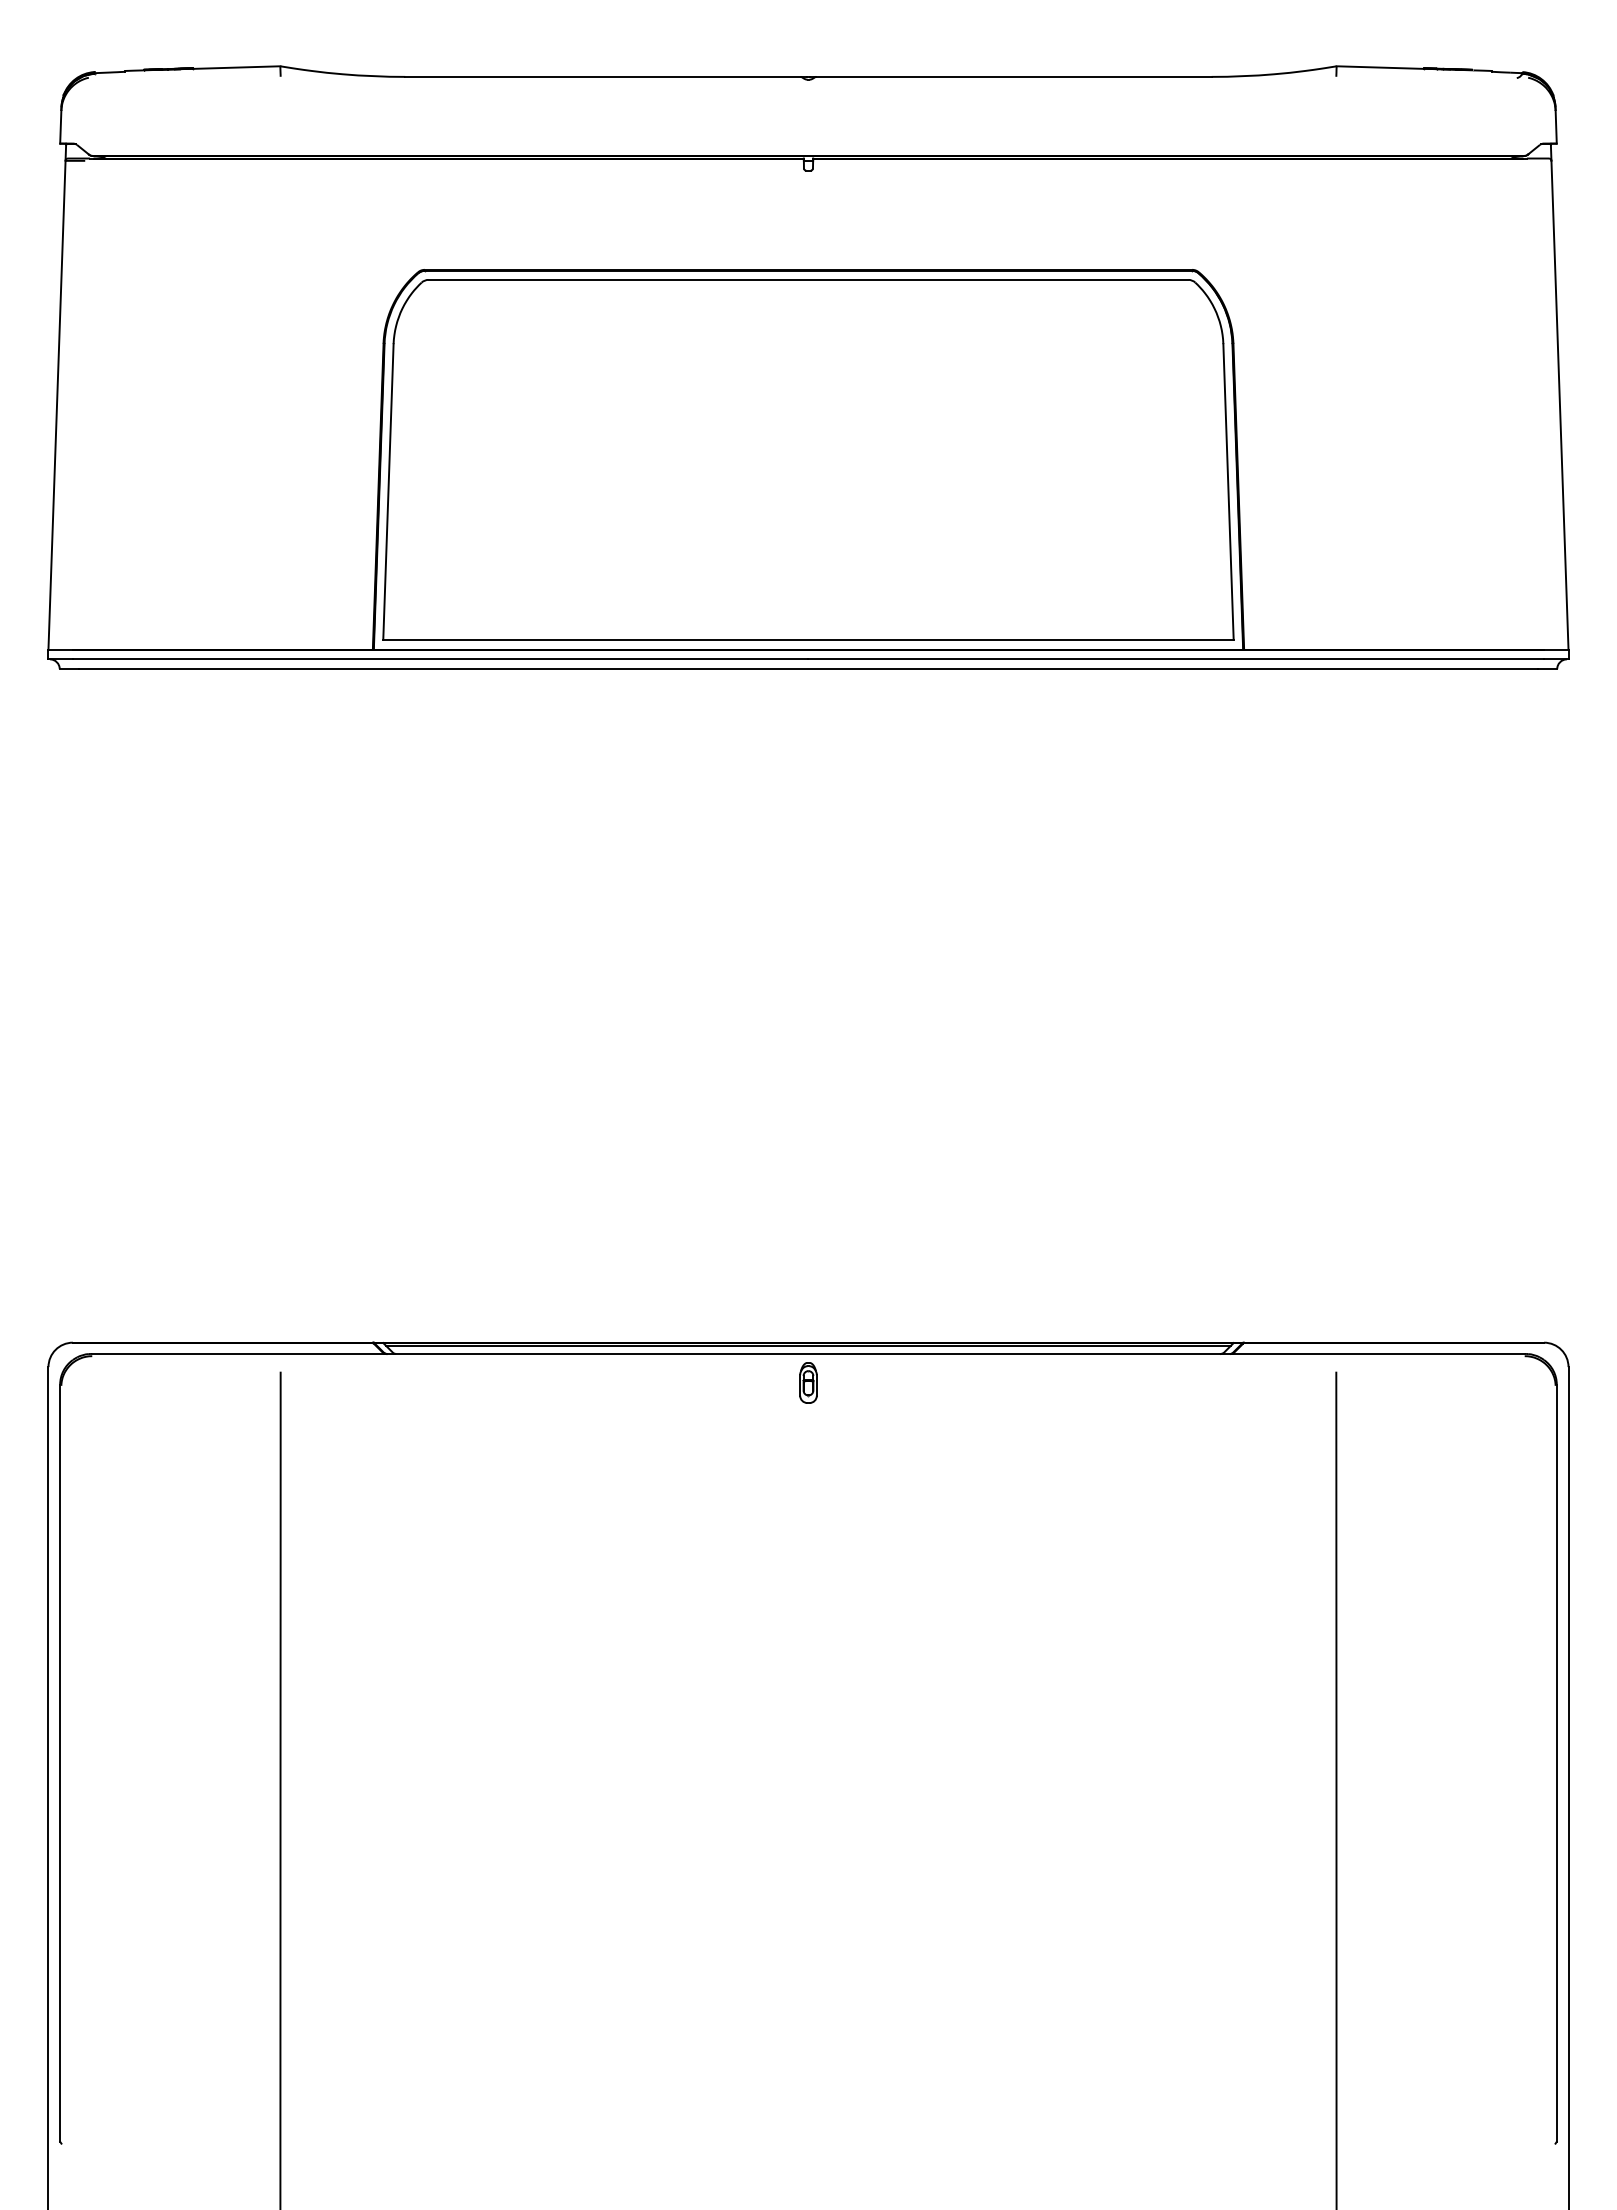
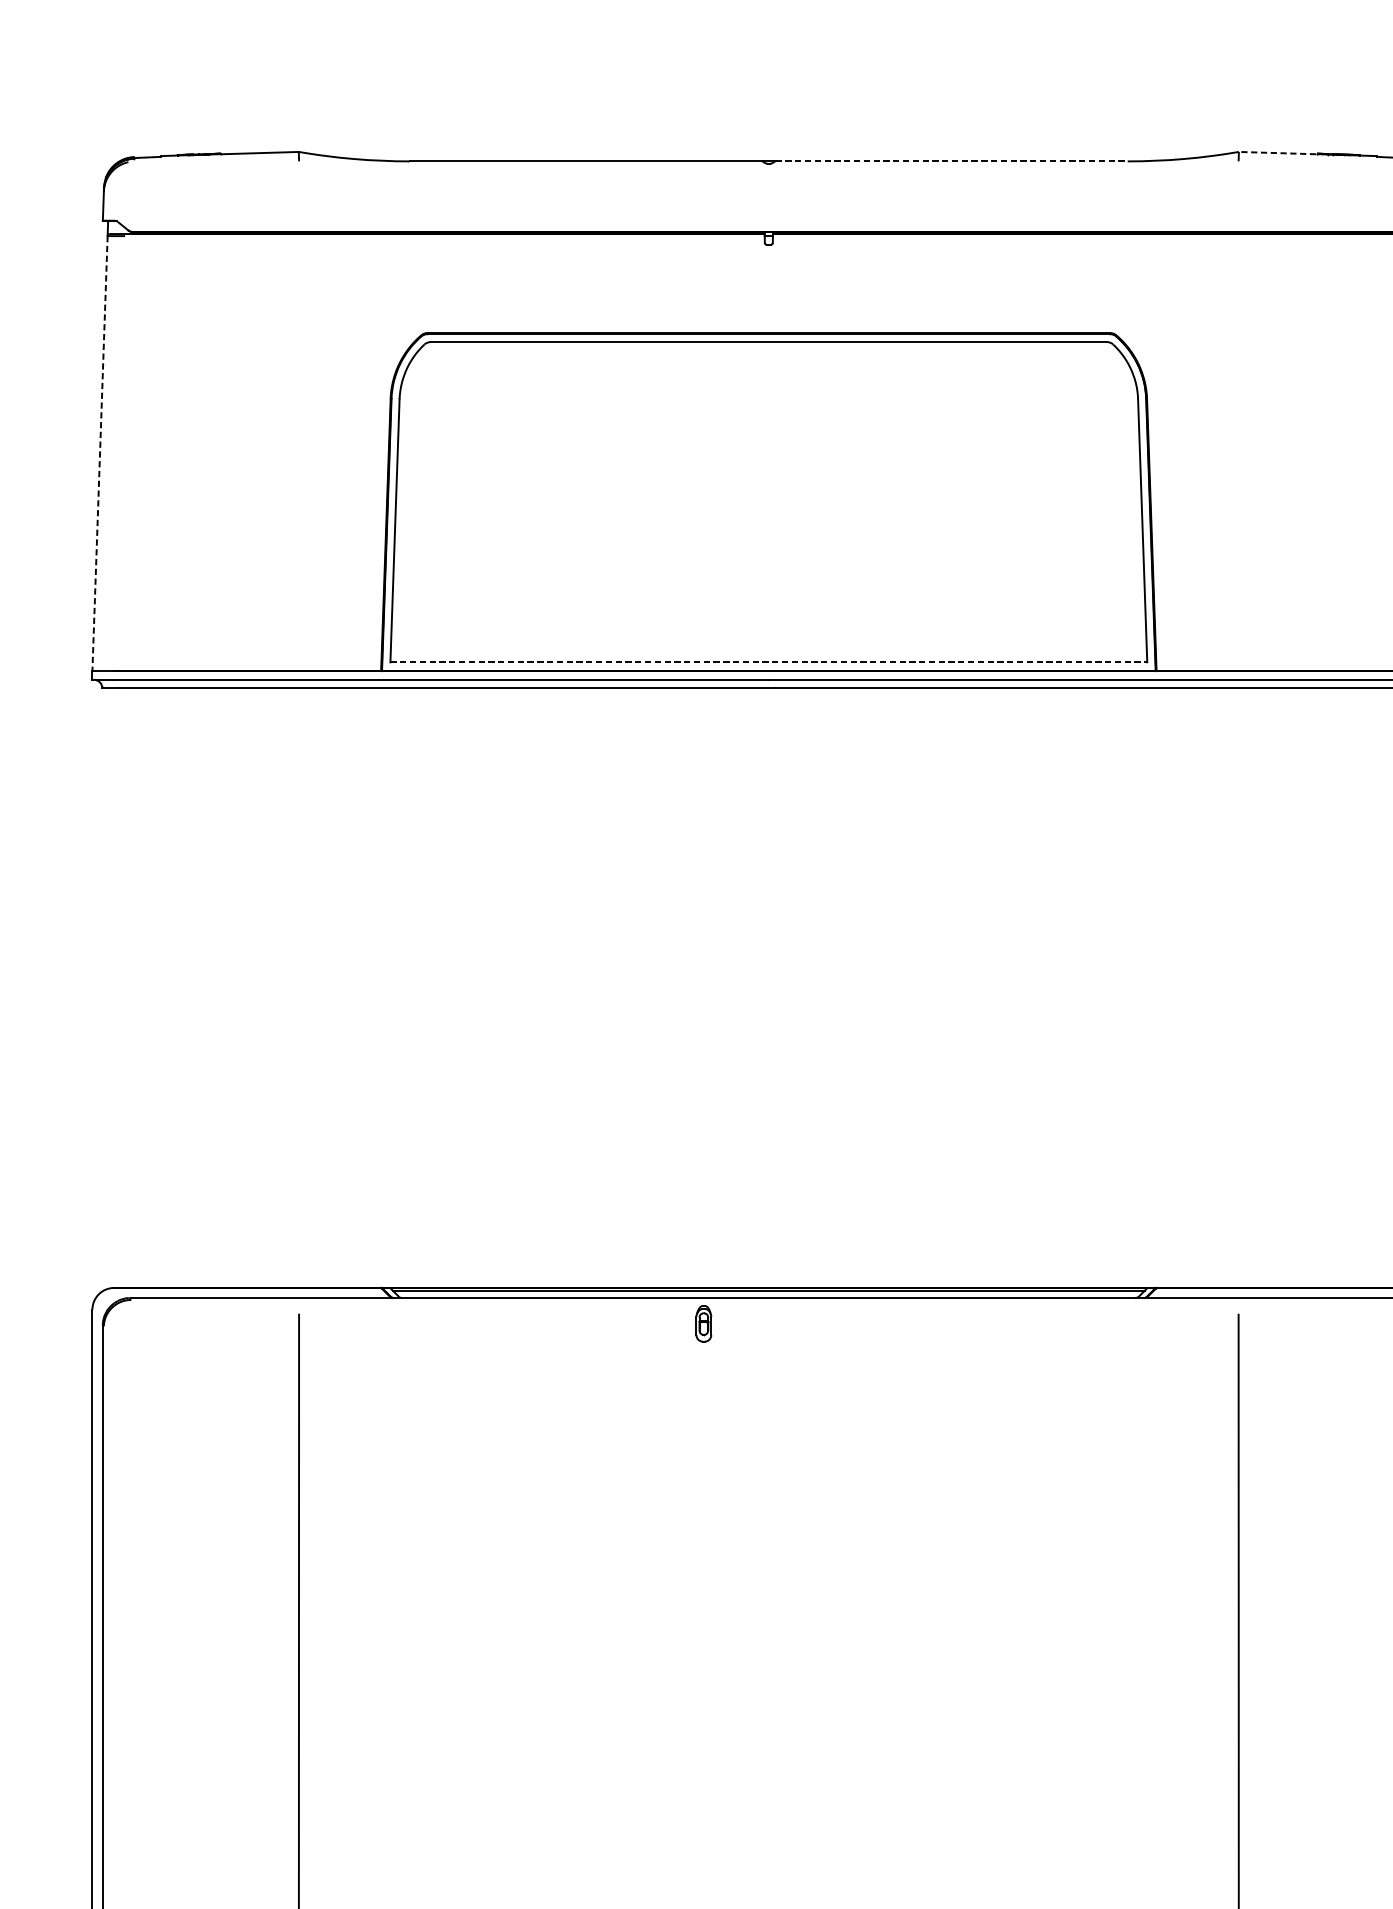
line: (1379, 67) -> (1277, 153), solid -> dashed
line: (1013, 76) -> (951, 161), solid -> dashed
line: (57, 405) -> (100, 453), solid -> dashed
line: (808, 639) -> (768, 662), solid -> dashed
part: (808, 1382) -> (703, 1323), moved

